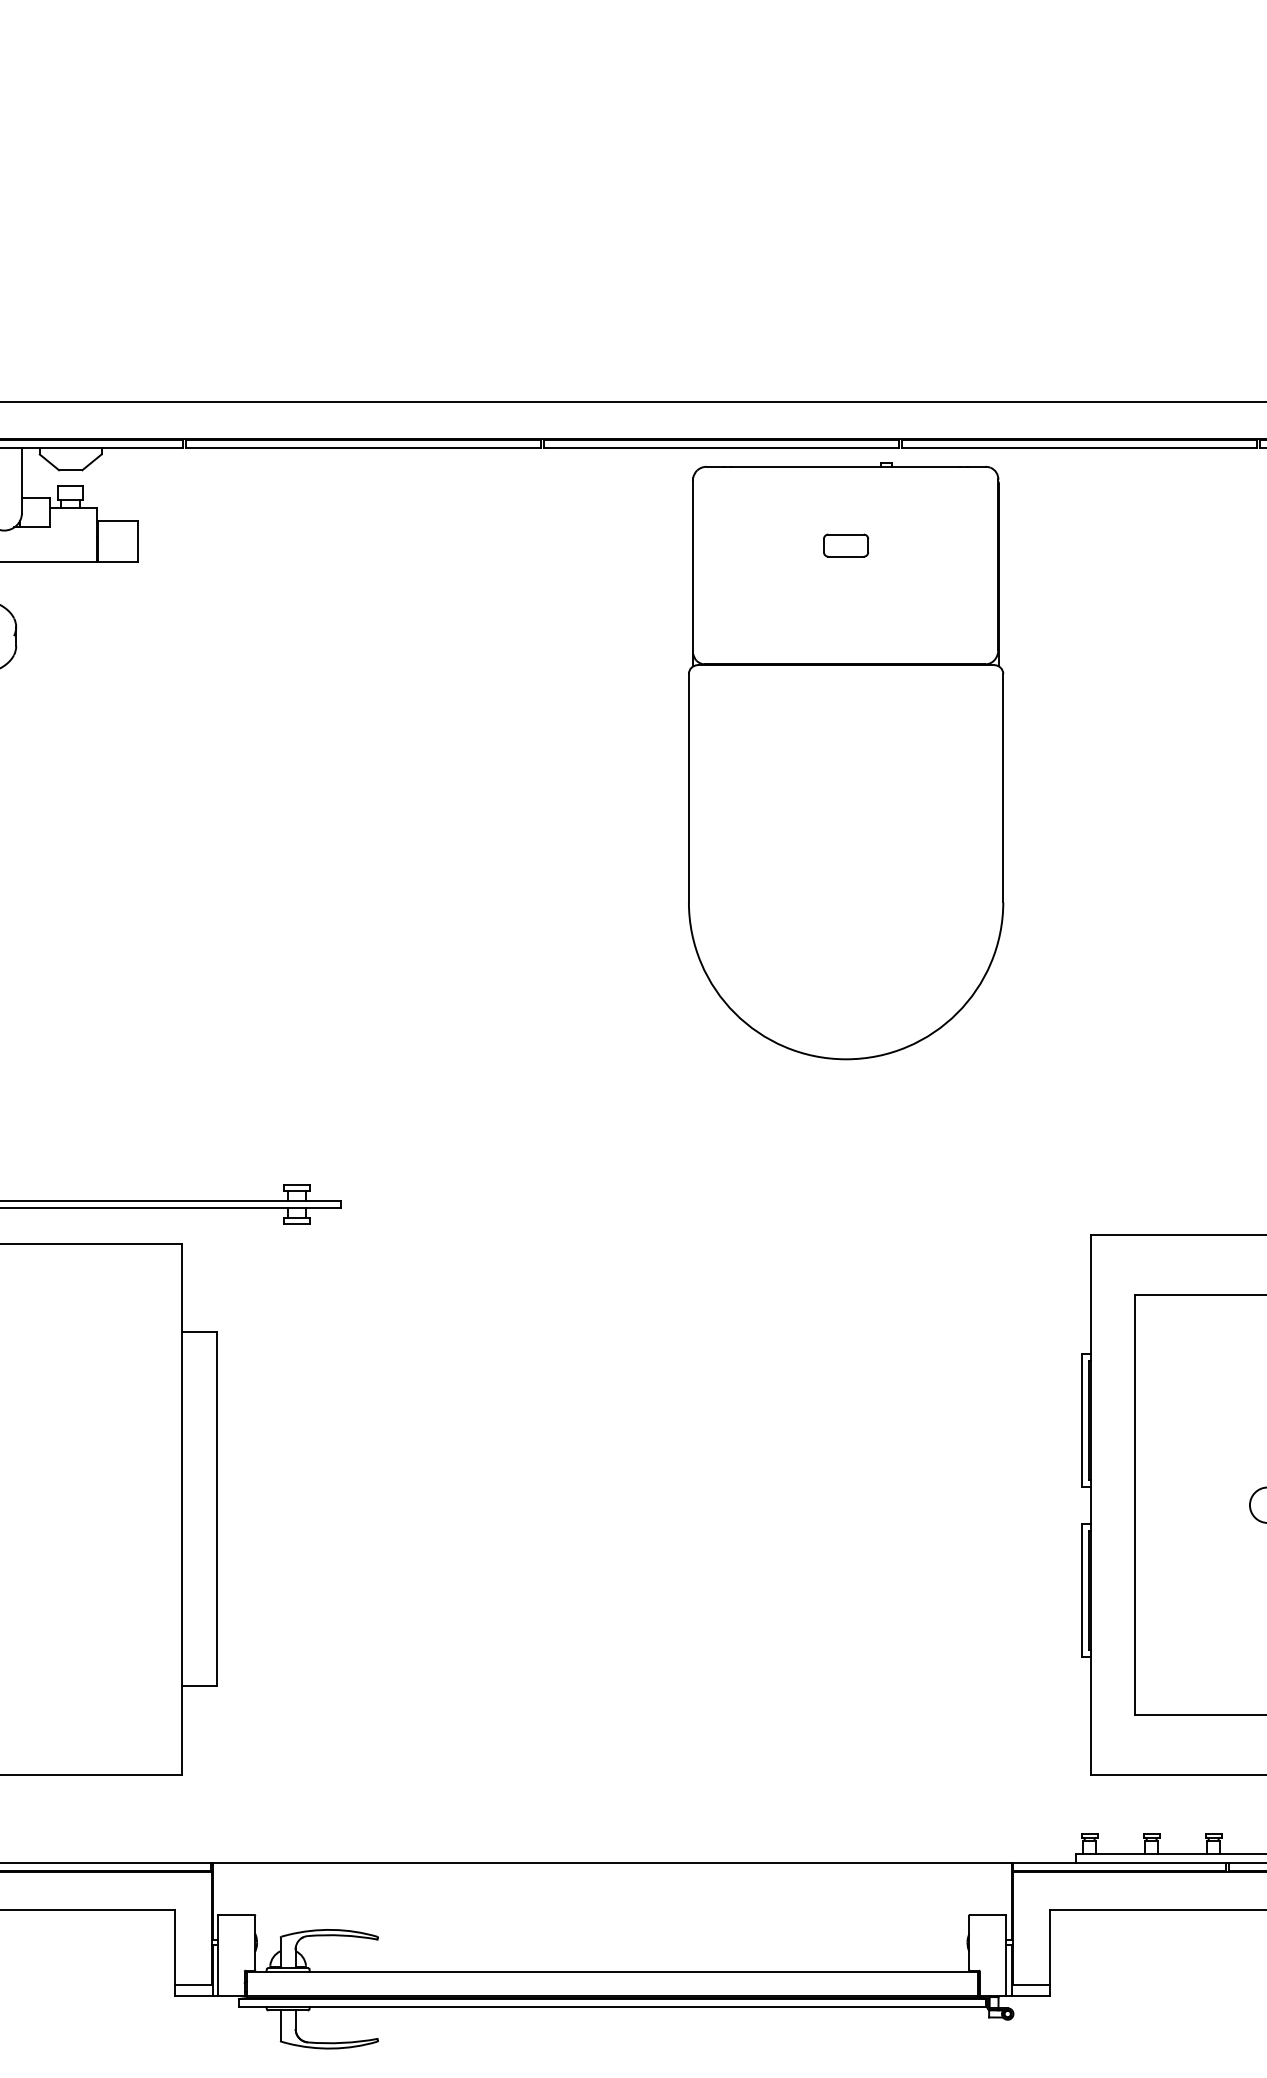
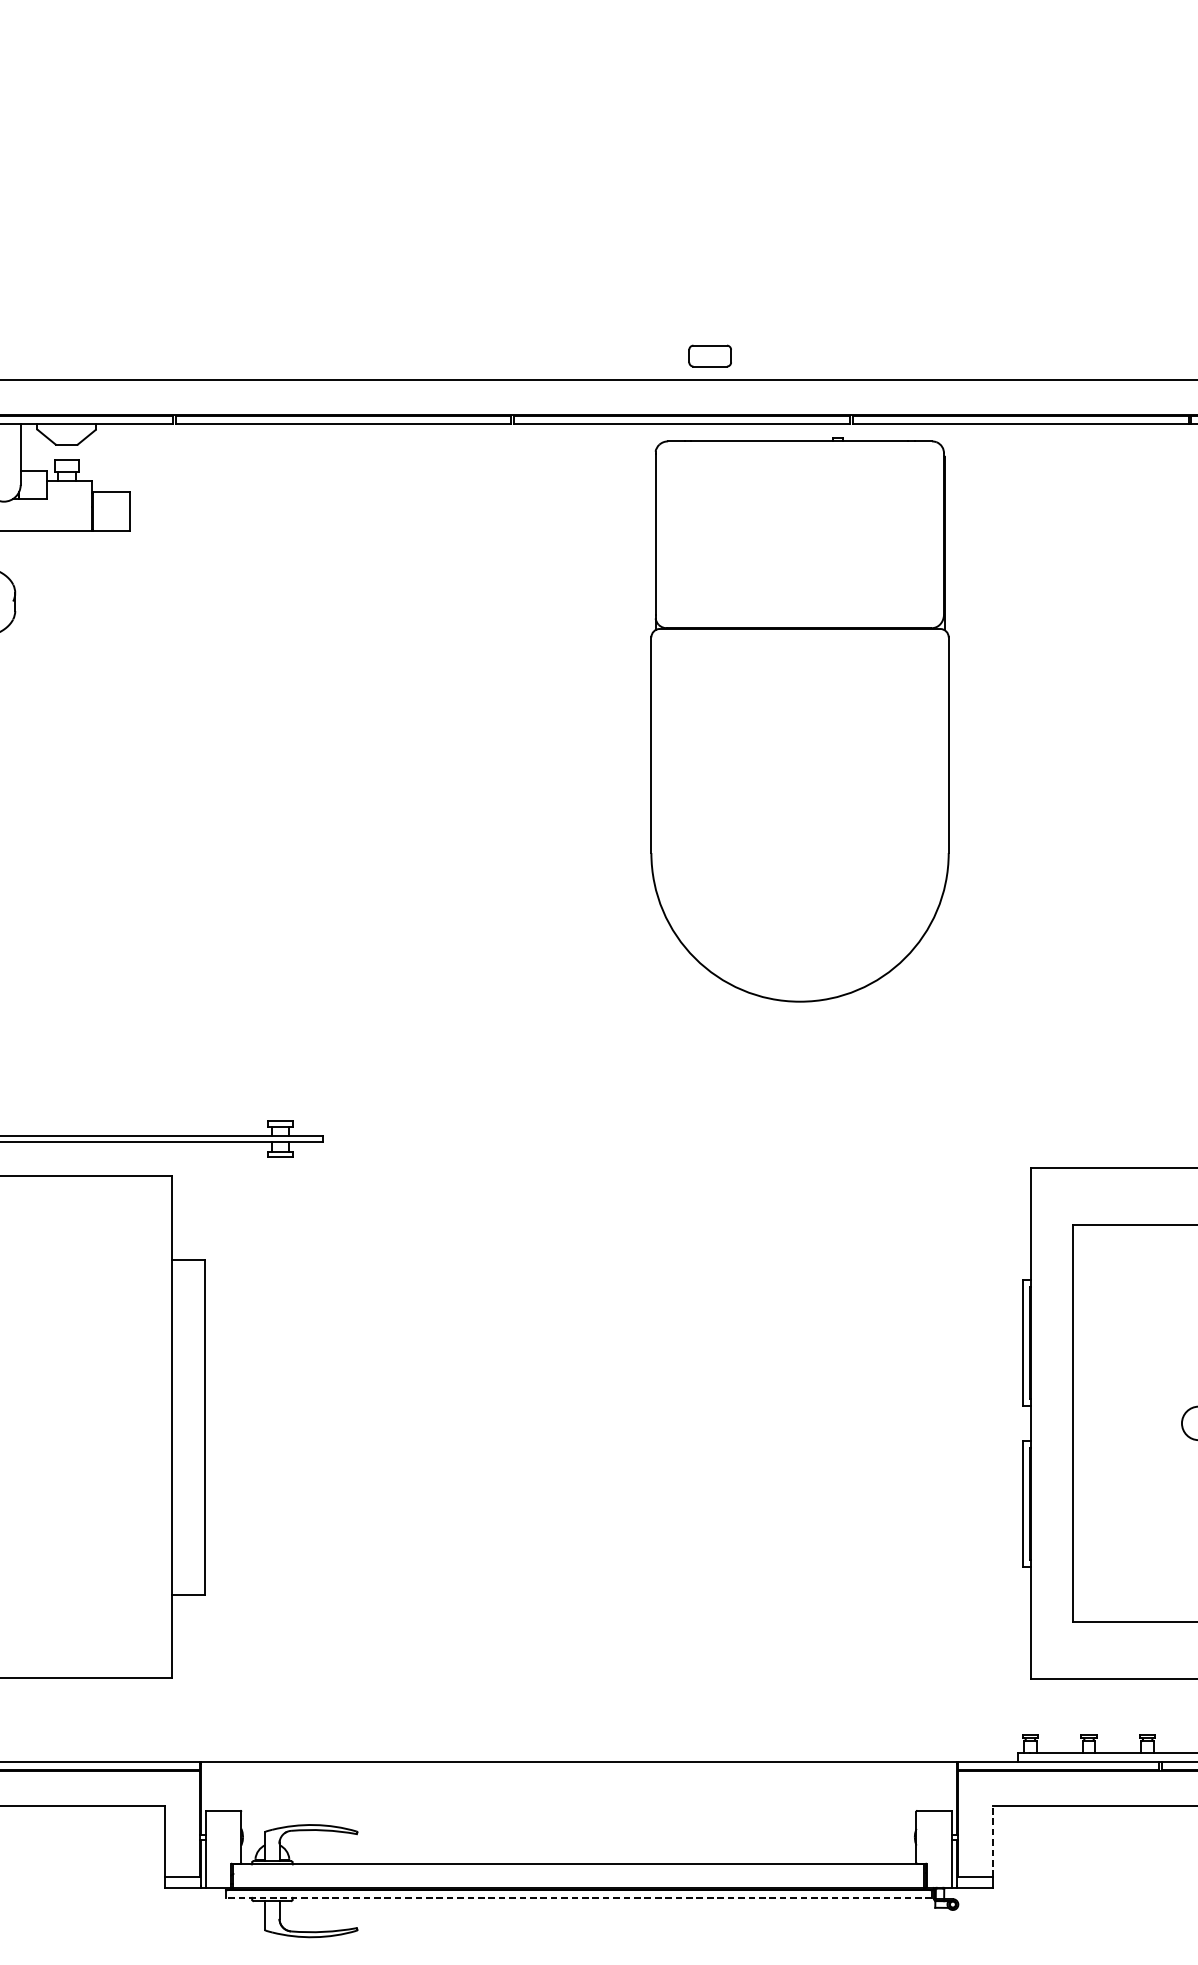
part: (846, 545) -> (710, 355), moved
line: (1049, 1947) -> (992, 1841), solid -> dashed
line: (611, 2006) -> (578, 1897), solid -> dashed

